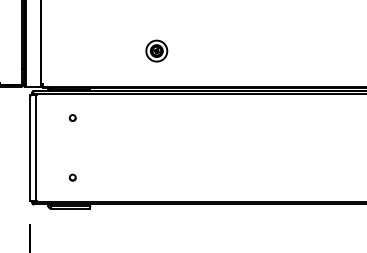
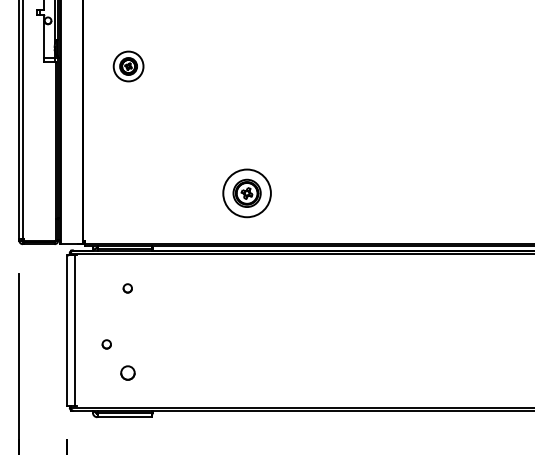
part: (156, 51) -> (246, 193), size x1.6
part: (57, 157) -> (106, 344), added
part: (72, 177) -> (127, 372), size x1.6

